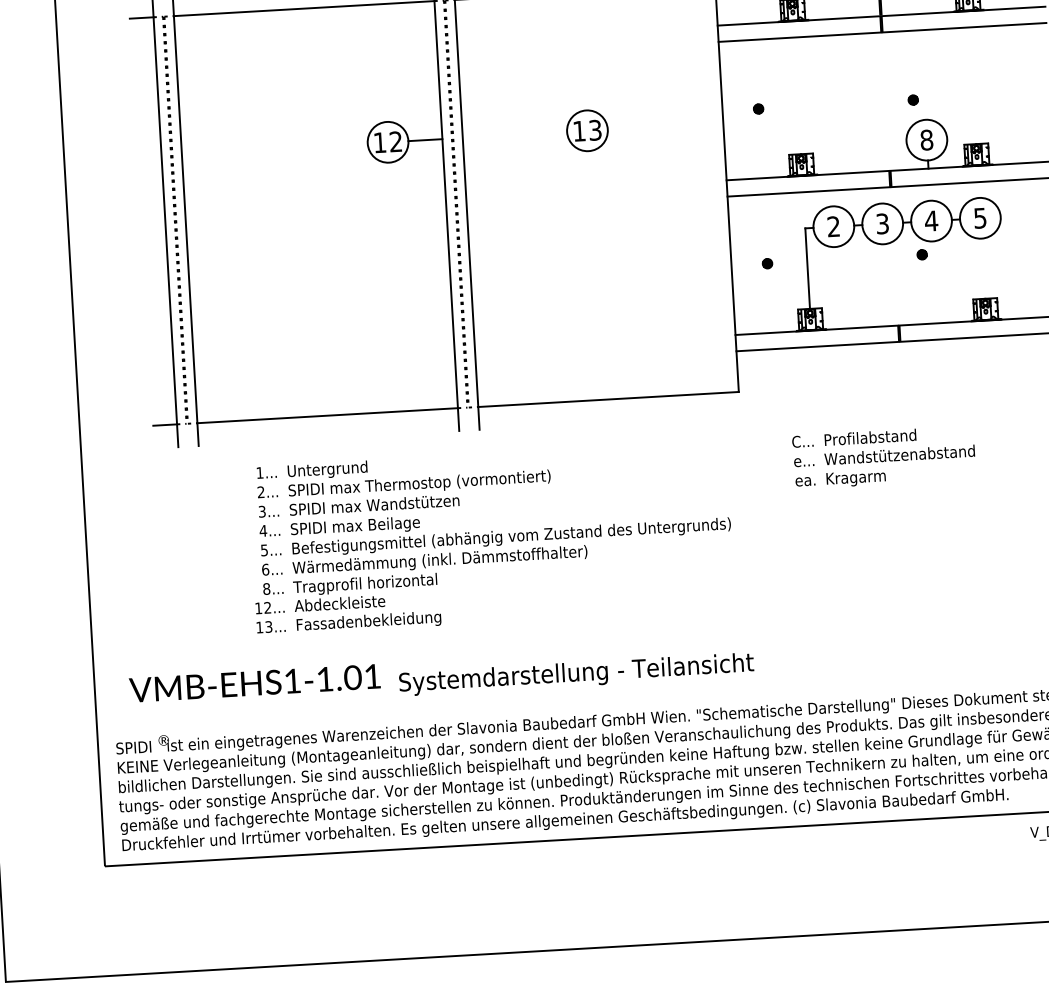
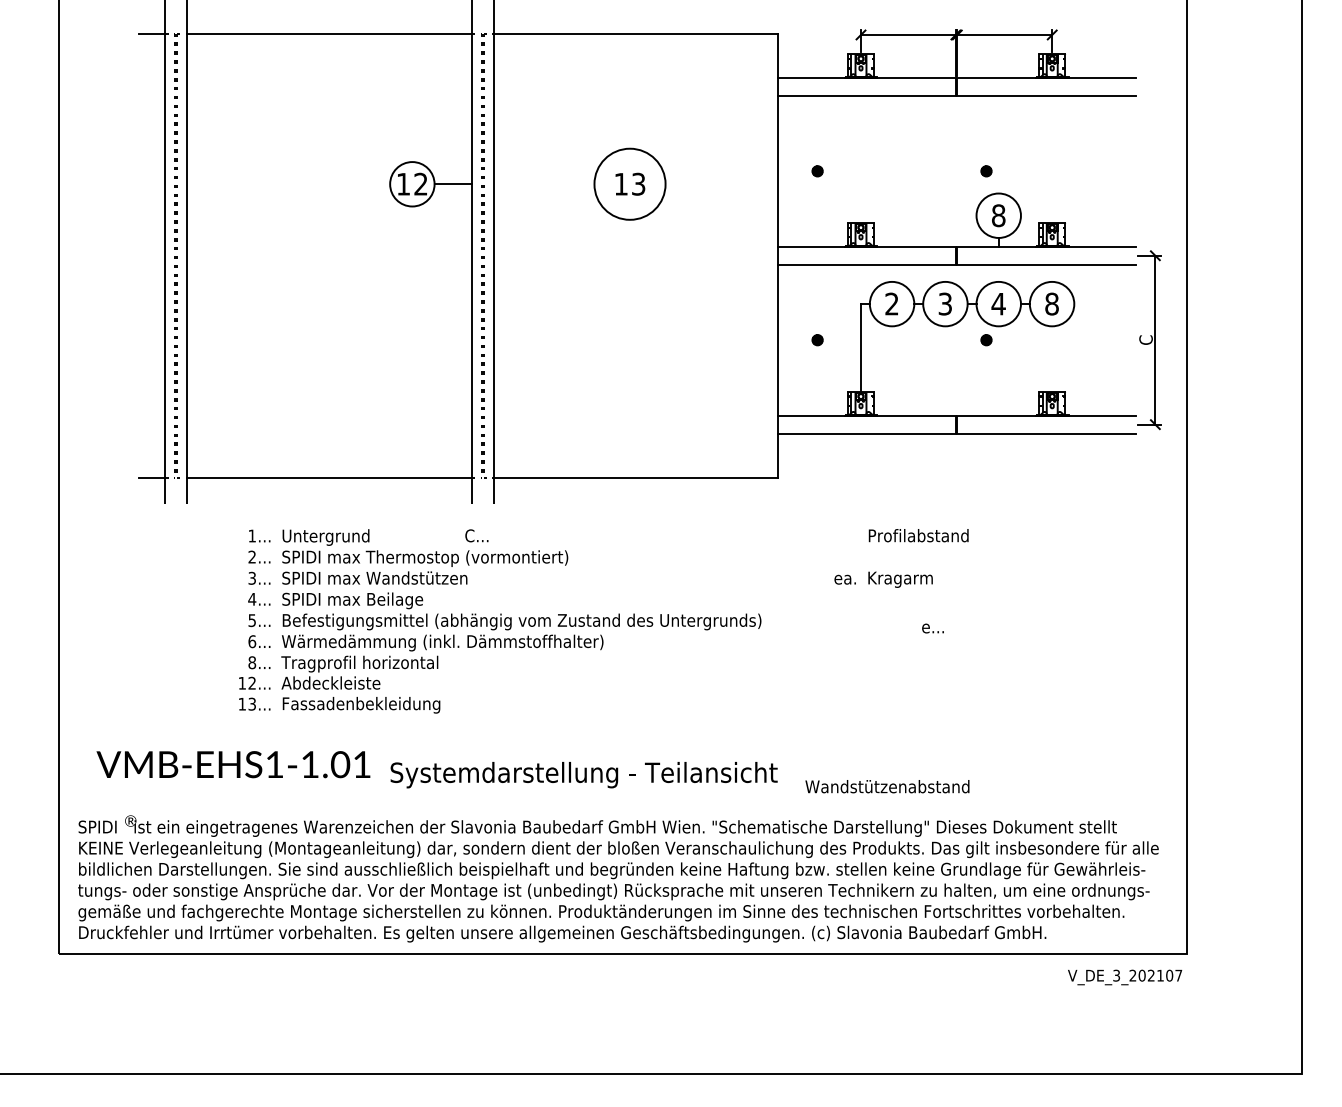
circle: (586, 131) -> (629, 184), size x1.6
text: (979, 217) -> (1051, 303), 5 -> 8
text: (802, 441) -> (476, 535), moved
text: (899, 454) -> (887, 786), moved
text: (803, 462) -> (932, 628), moved

